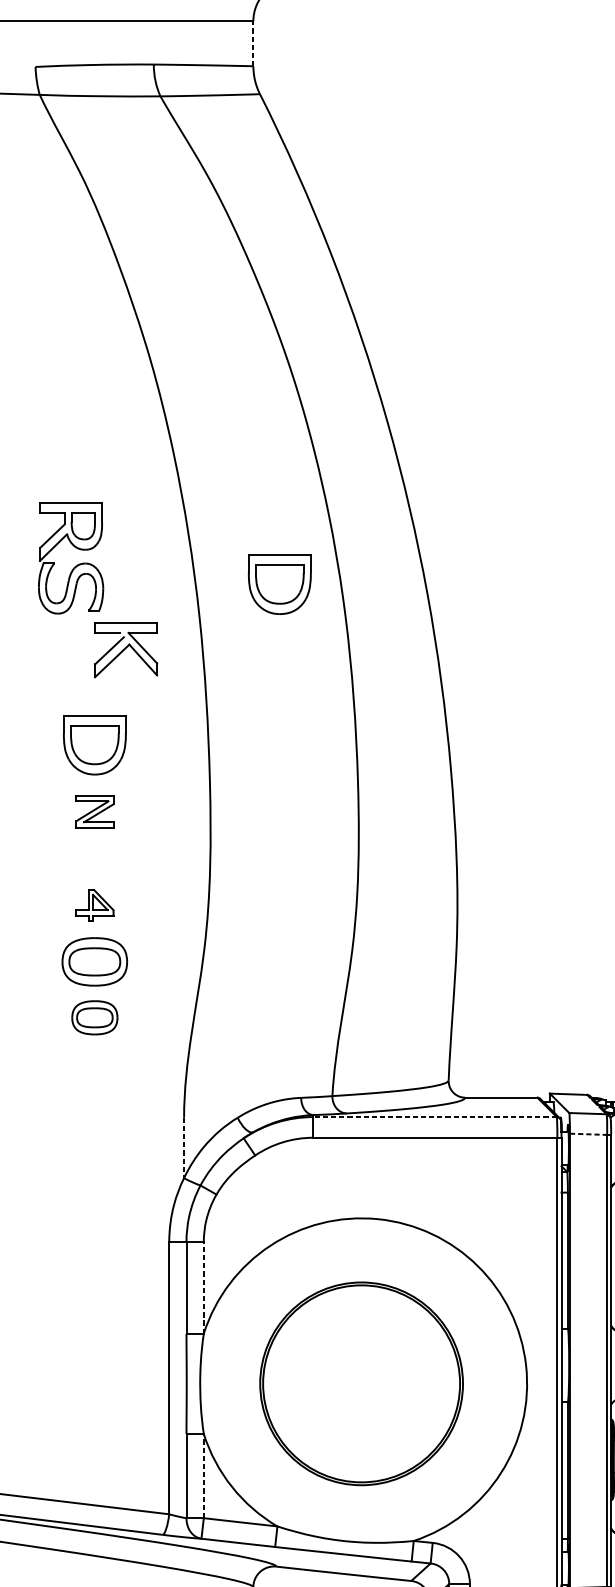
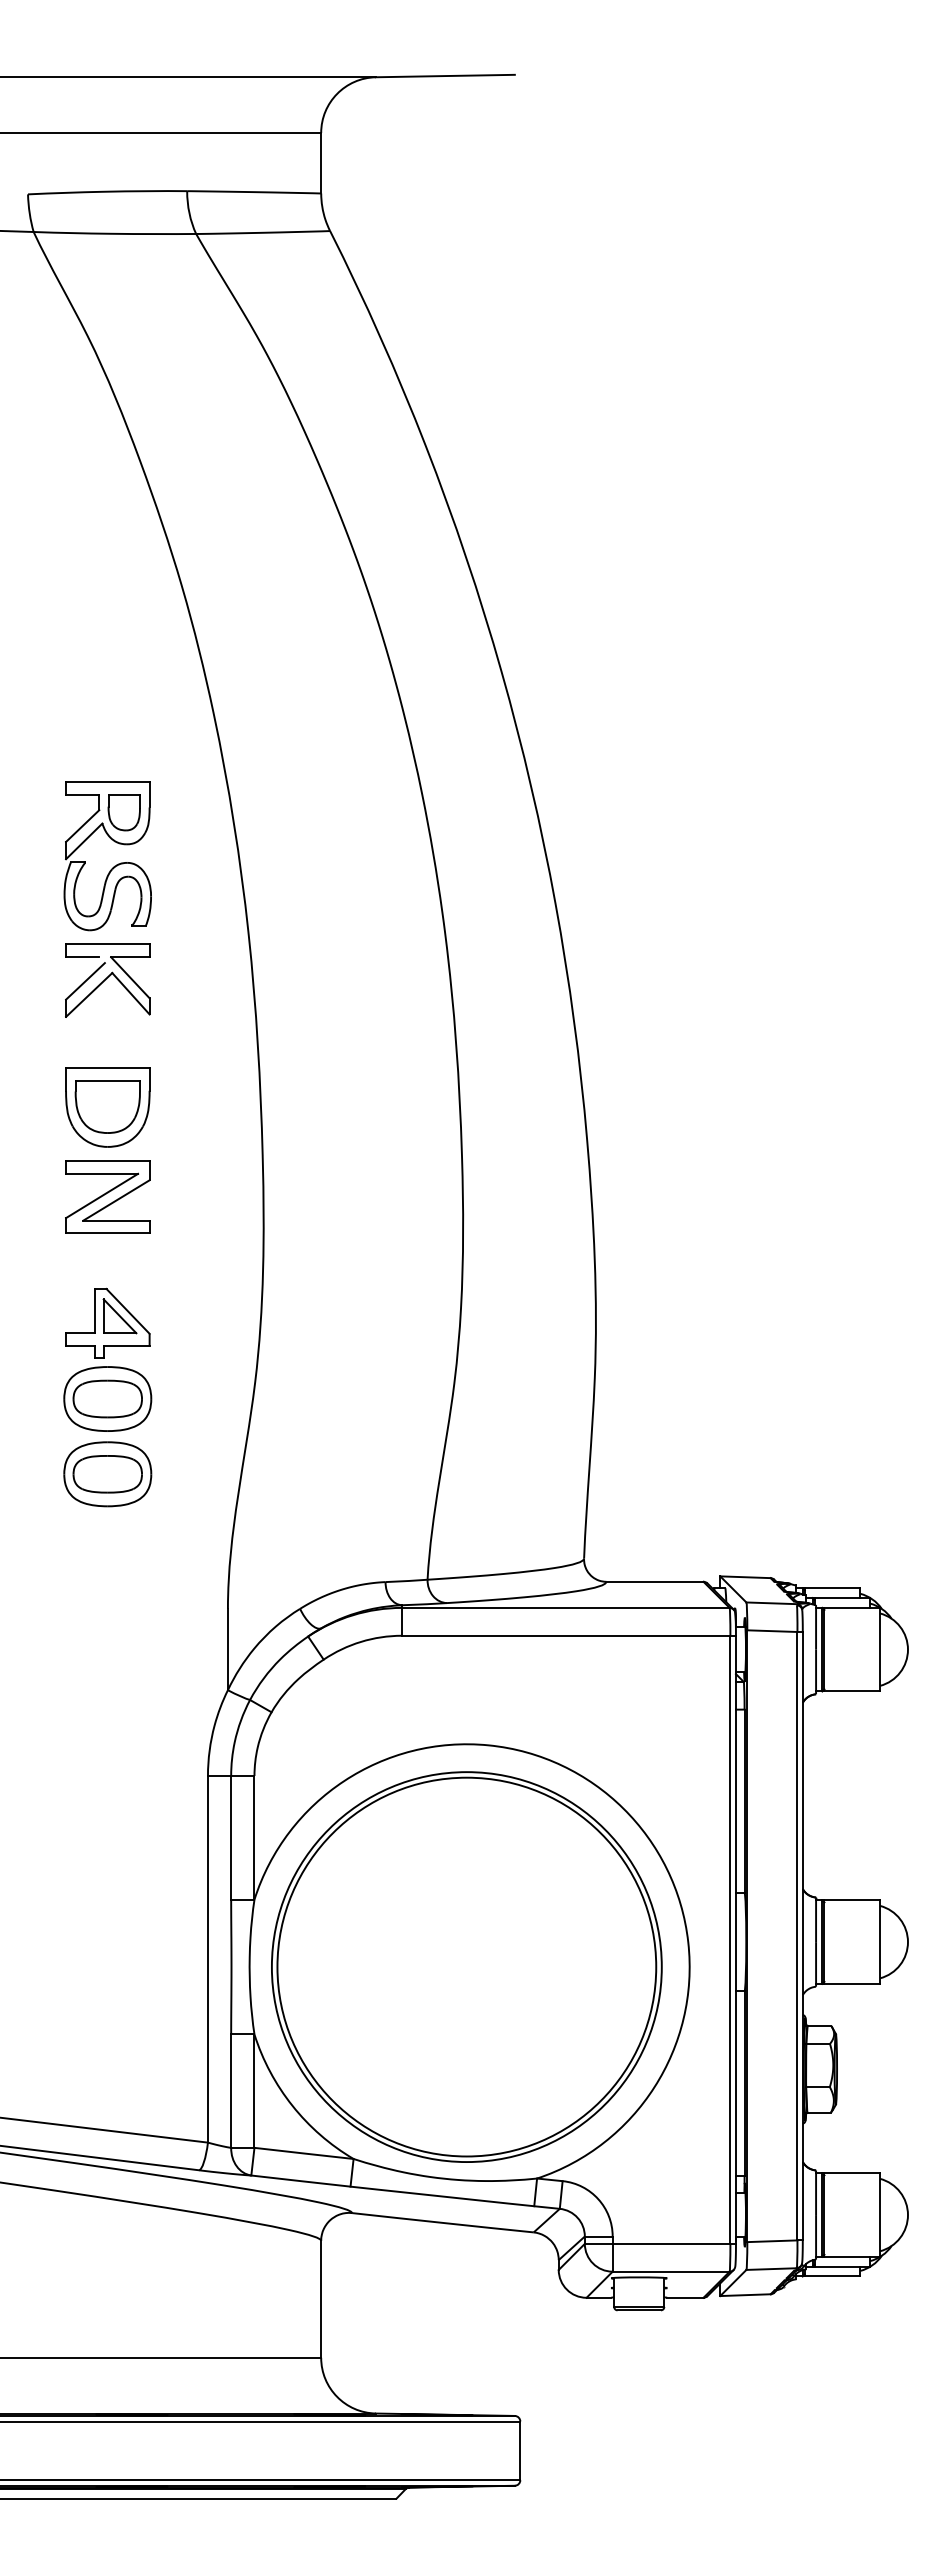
line: (253, 43) -> (321, 162), dashed -> solid
part: (76, 565) -> (114, 865), moved
part: (279, 584) -> (356, 891), removed
part: (125, 650) -> (107, 980), moved
part: (94, 811) -> (107, 1196), size x1.67
part: (94, 905) -> (107, 1322), size x1.67
part: (94, 1017) -> (107, 1474), size x1.43
line: (434, 1116) -> (565, 1607), dashed -> solid
line: (588, 1134) -> (772, 1631), dashed -> solid
line: (183, 1147) -> (227, 1649), dashed -> solid
line: (203, 1287) -> (254, 1837), dashed -> solid
part: (361, 1383) -> (466, 1966), size x1.43
line: (203, 1476) -> (254, 2091), dashed -> solid

